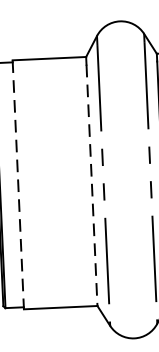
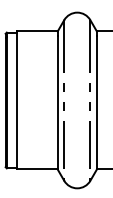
line: (17, 184) -> (16, 100), dashed -> solid
line: (91, 185) -> (57, 102), dashed -> solid

